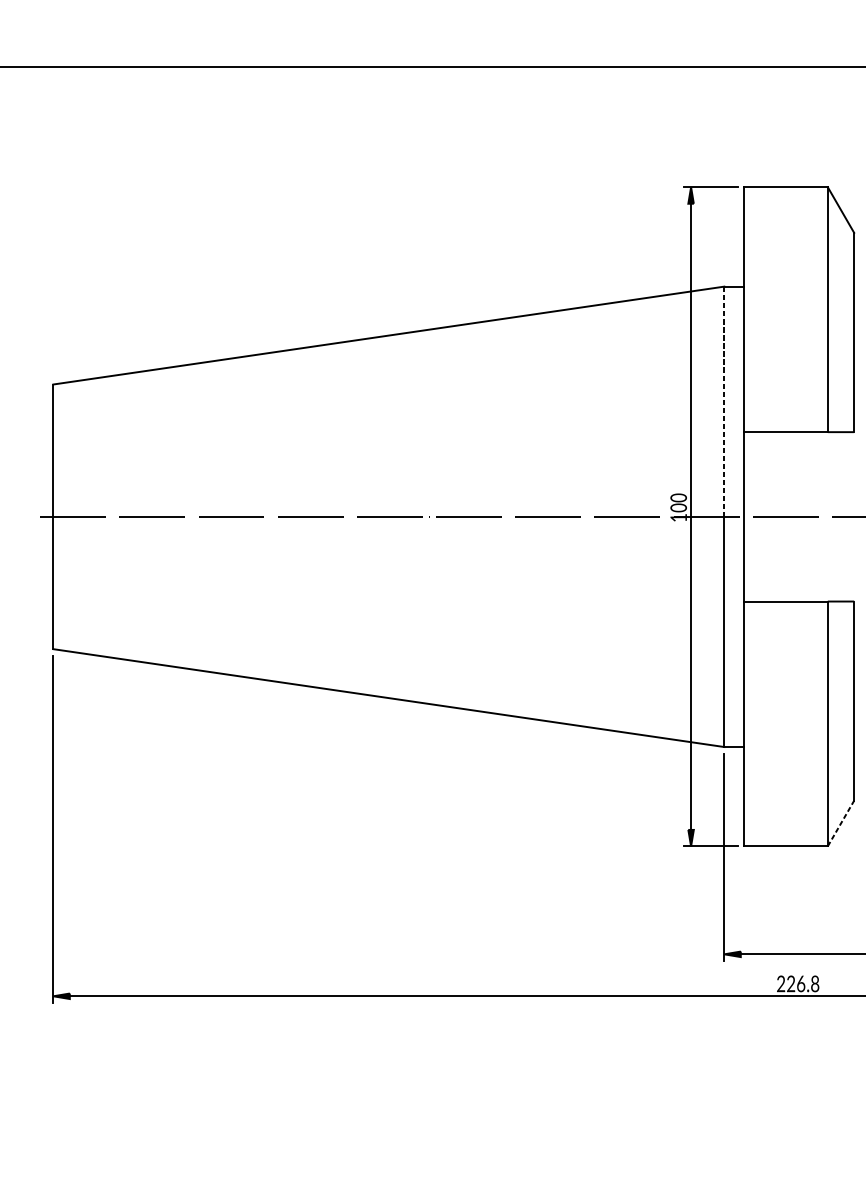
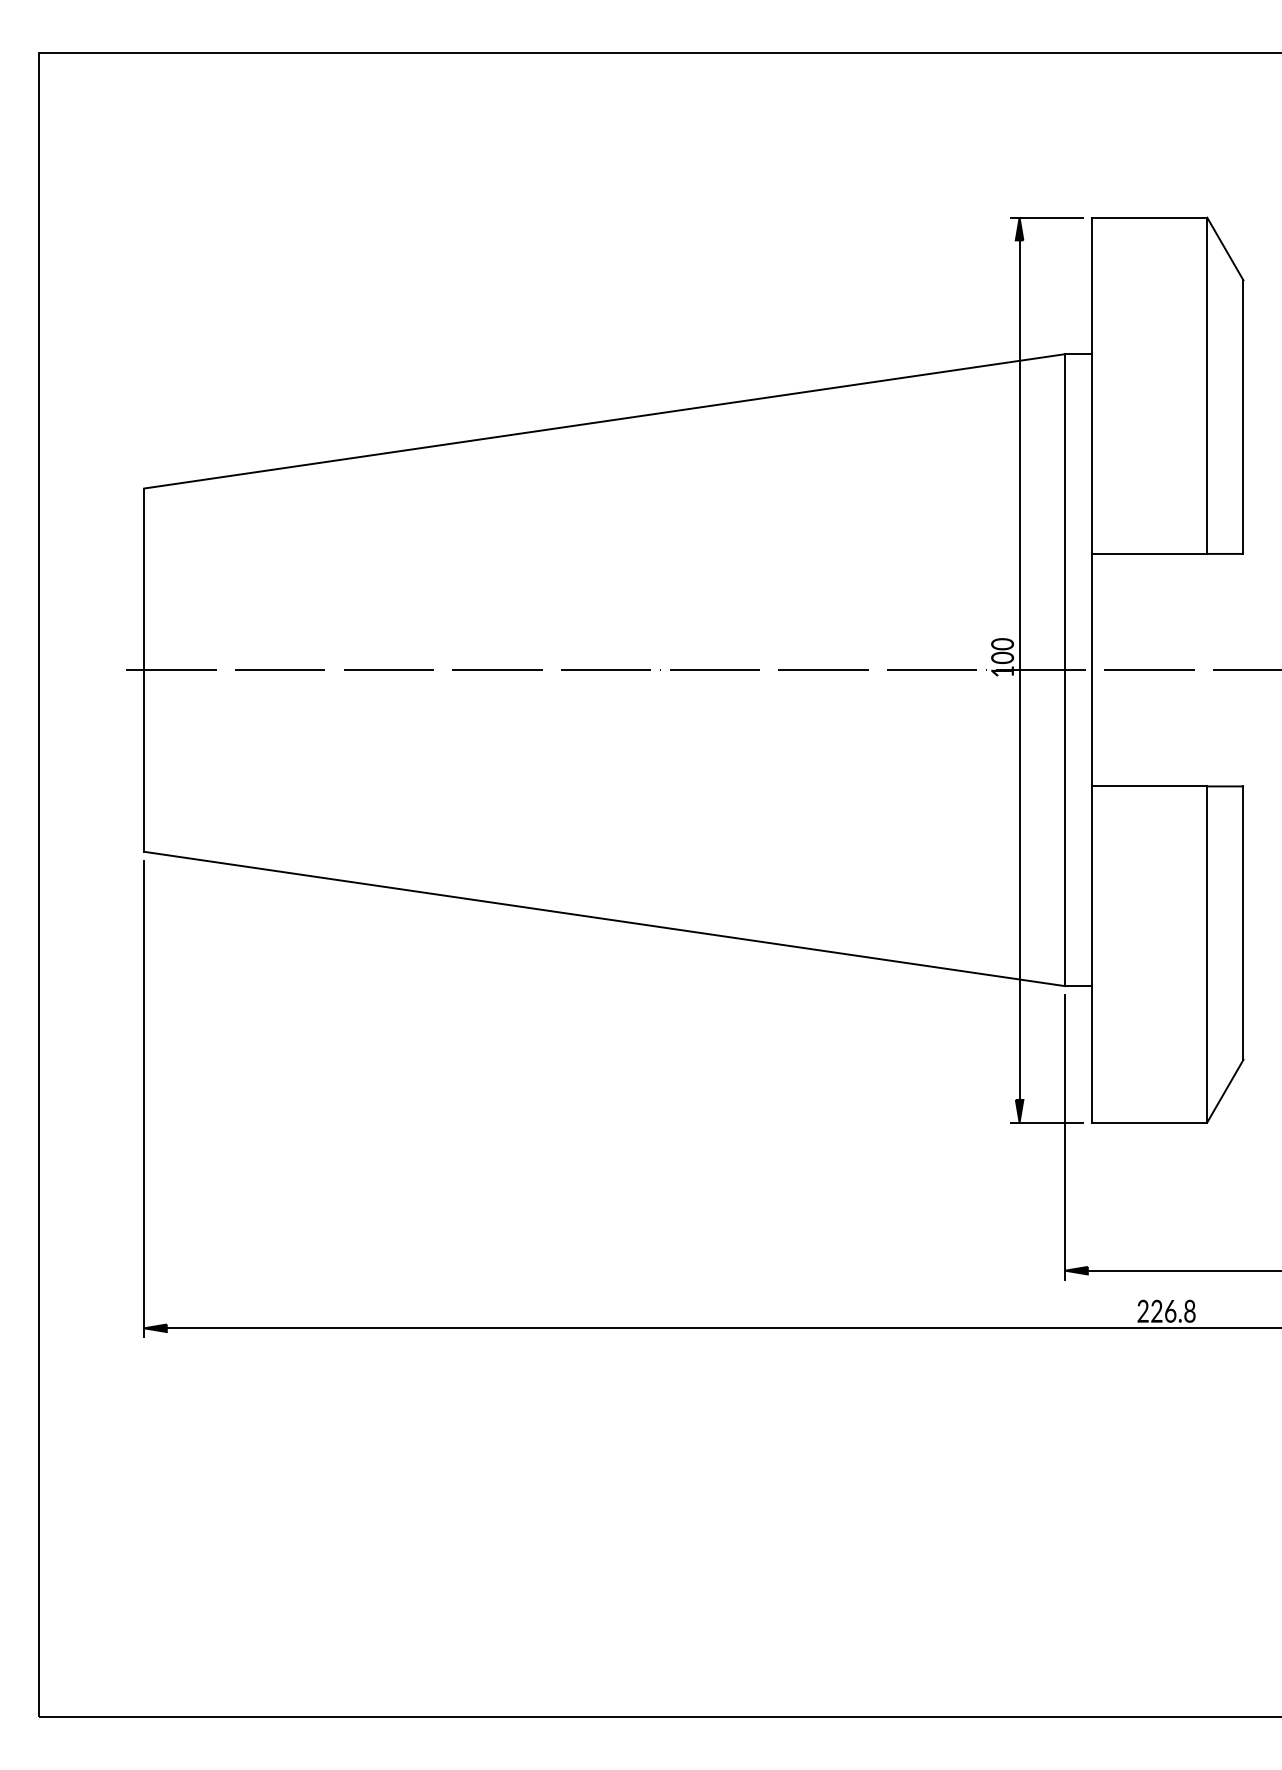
line: (724, 401) -> (1065, 512), dashed -> solid
line: (841, 823) -> (1225, 1090), dashed -> solid

